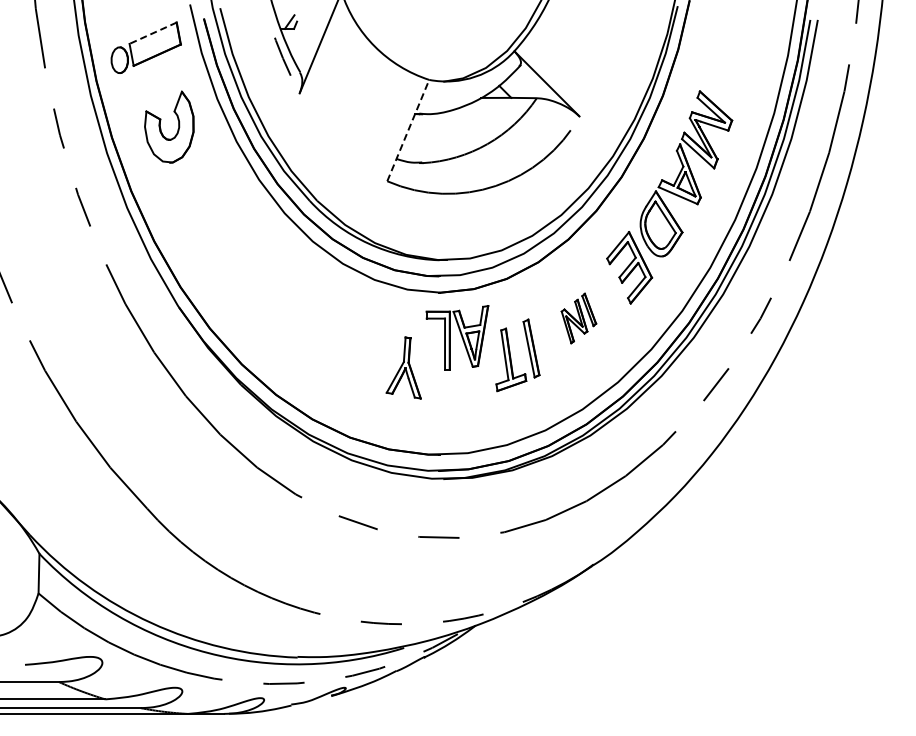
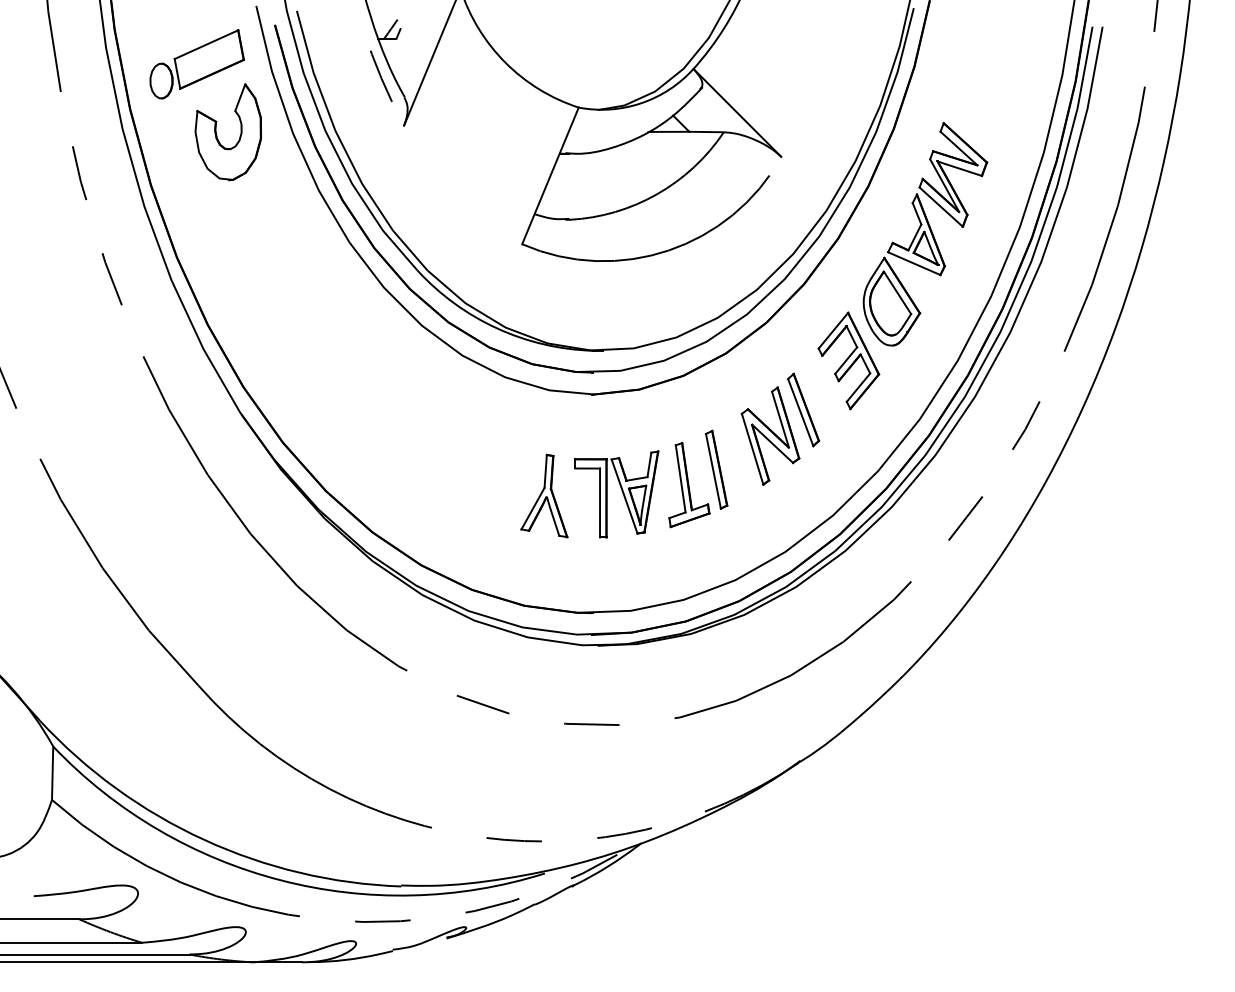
line: (153, 33) -> (206, 45), dashed -> solid
part: (161, 128) -> (217, 134), moved
line: (408, 130) -> (550, 175), dashed -> solid
part: (578, 318) -> (779, 429), size x1.67
part: (457, 337) -> (616, 493), moved

